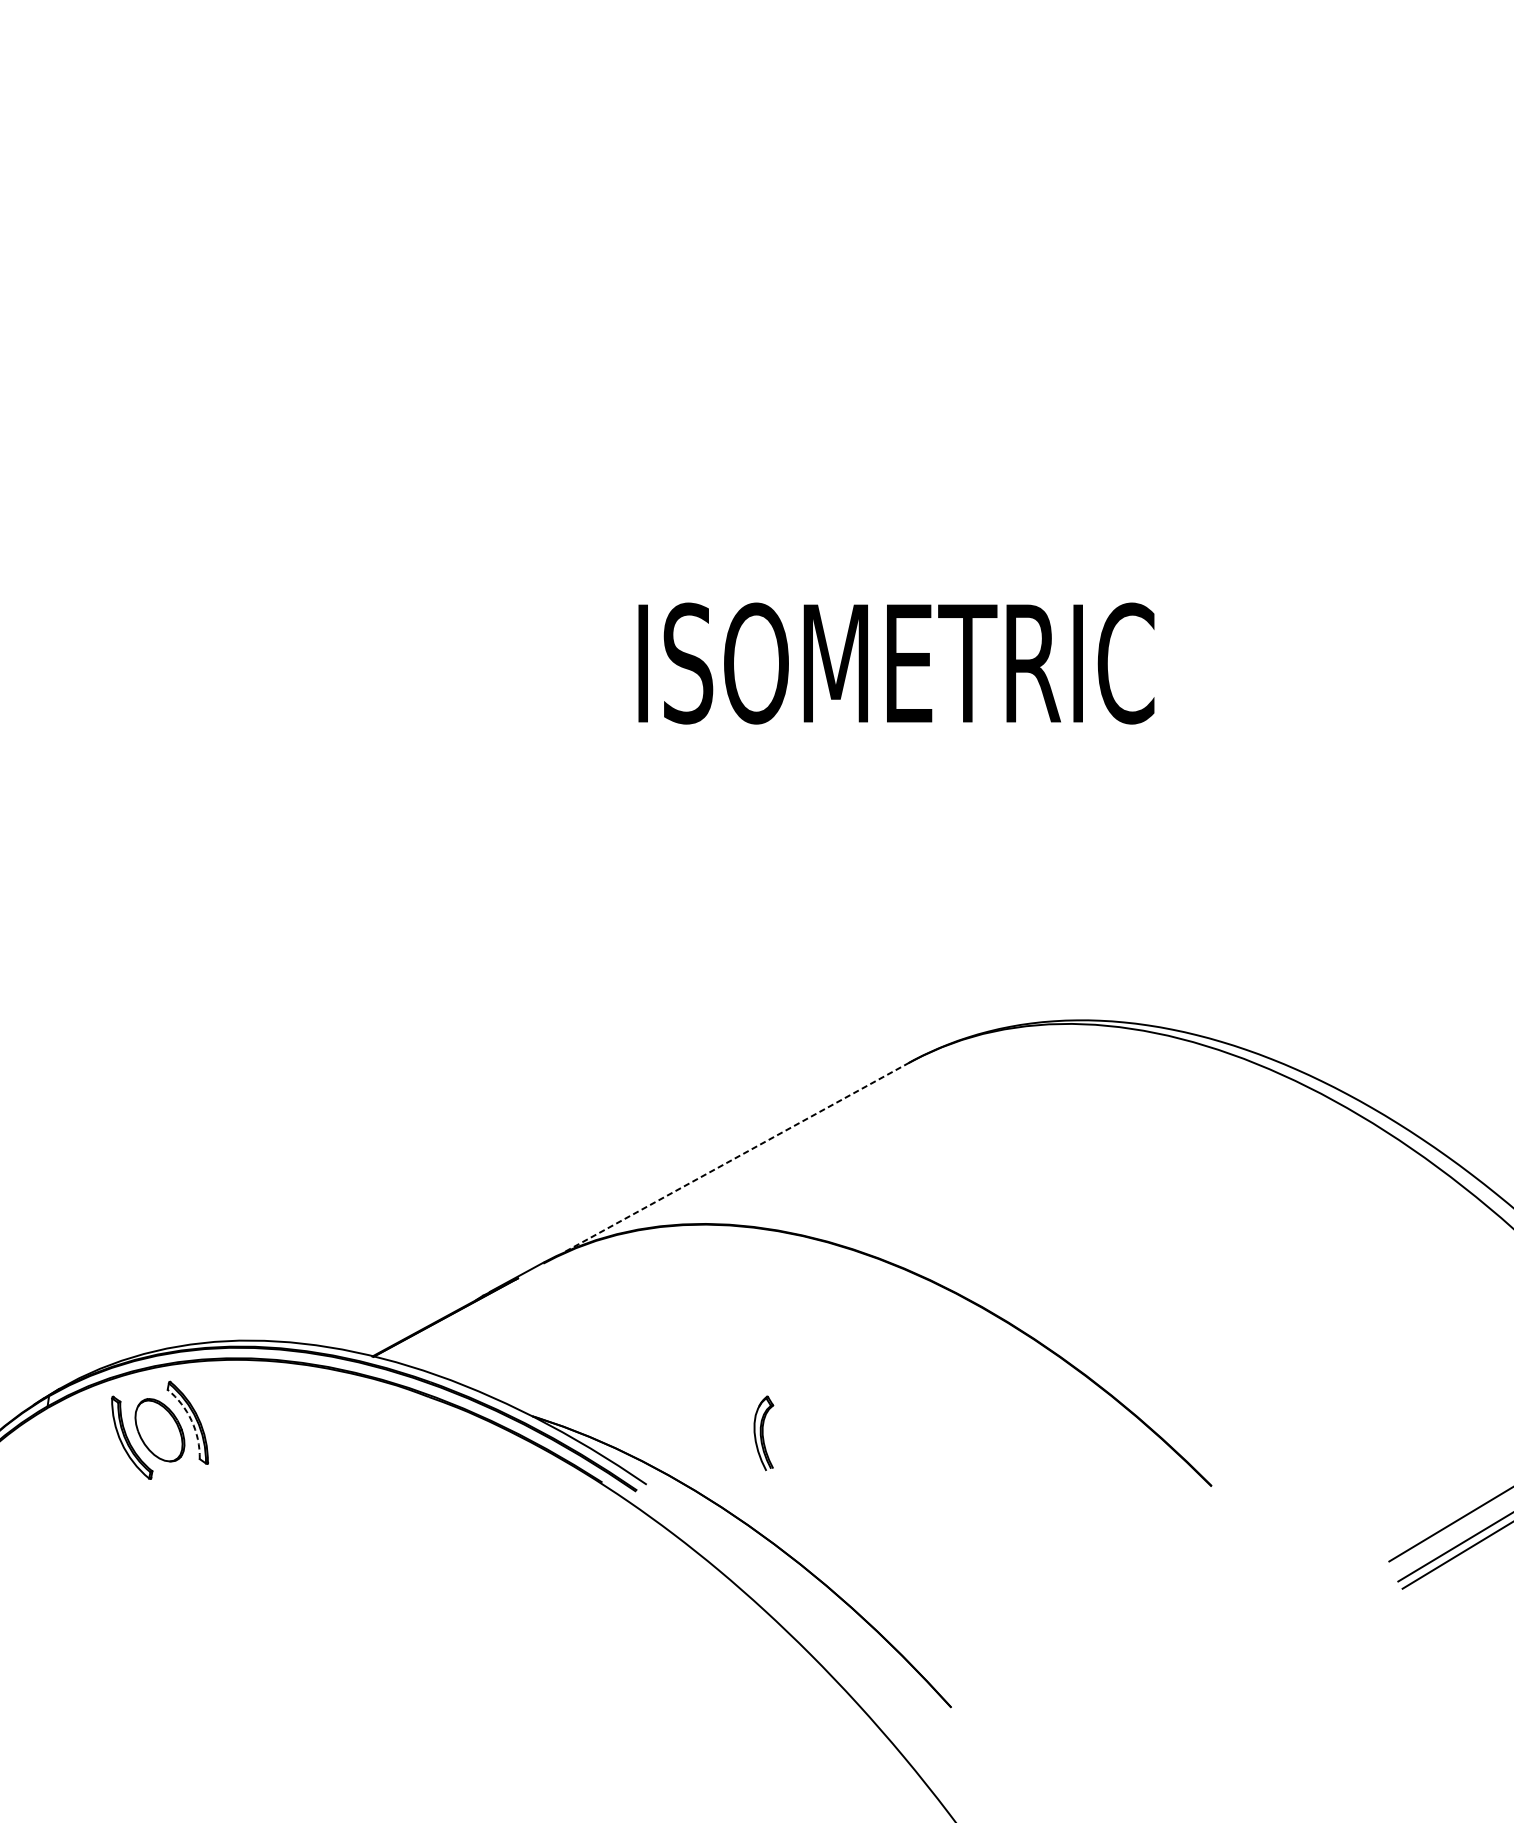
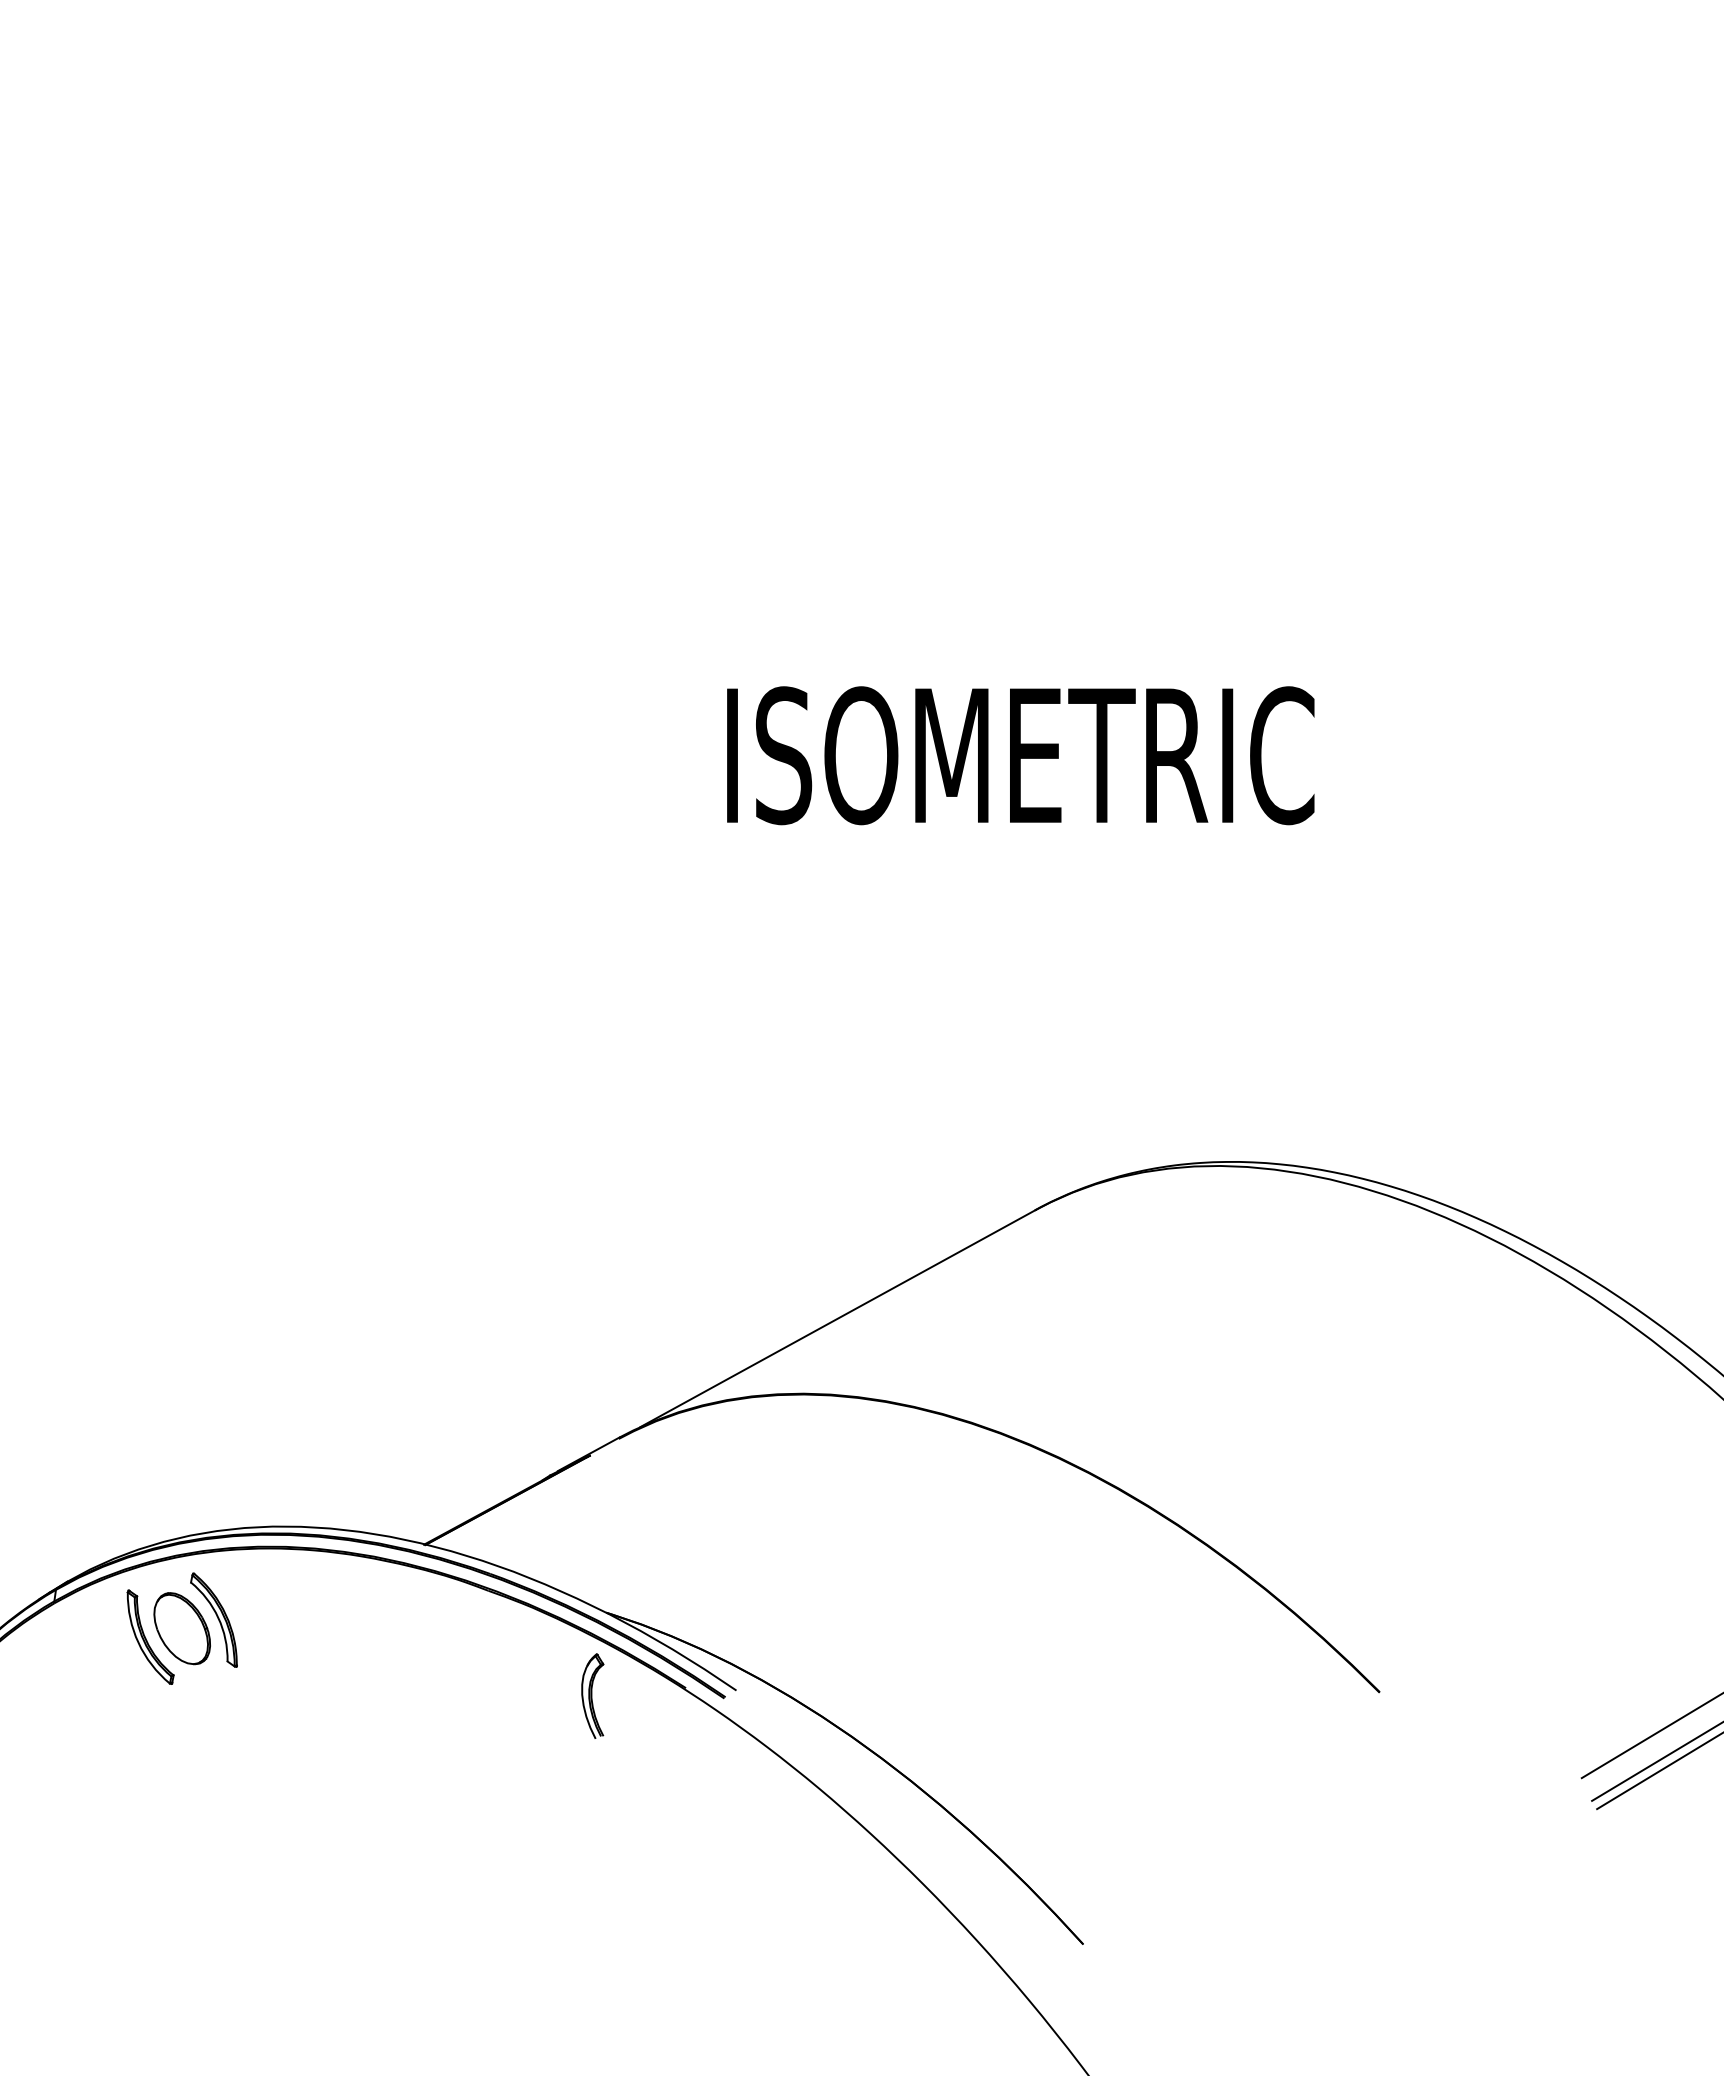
line: (736, 1157) -> (838, 1318), dashed -> solid
arc: (191, 1420) -> (218, 1617), dashed -> solid
part: (763, 1432) -> (592, 1695), moved

